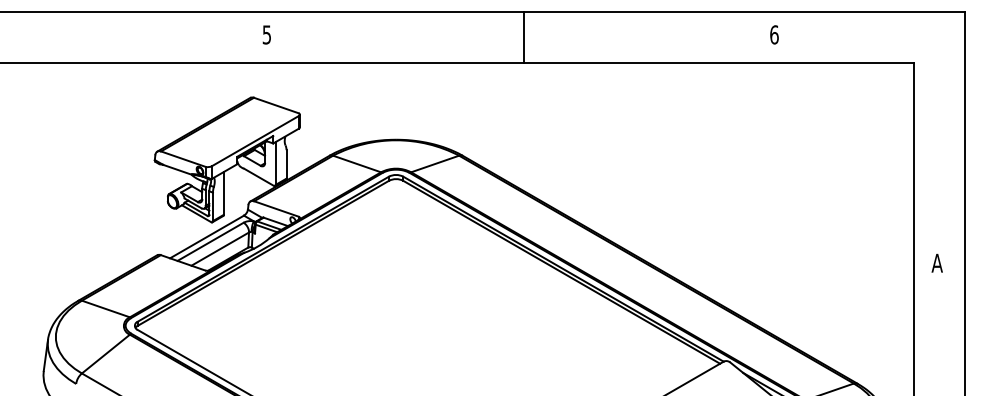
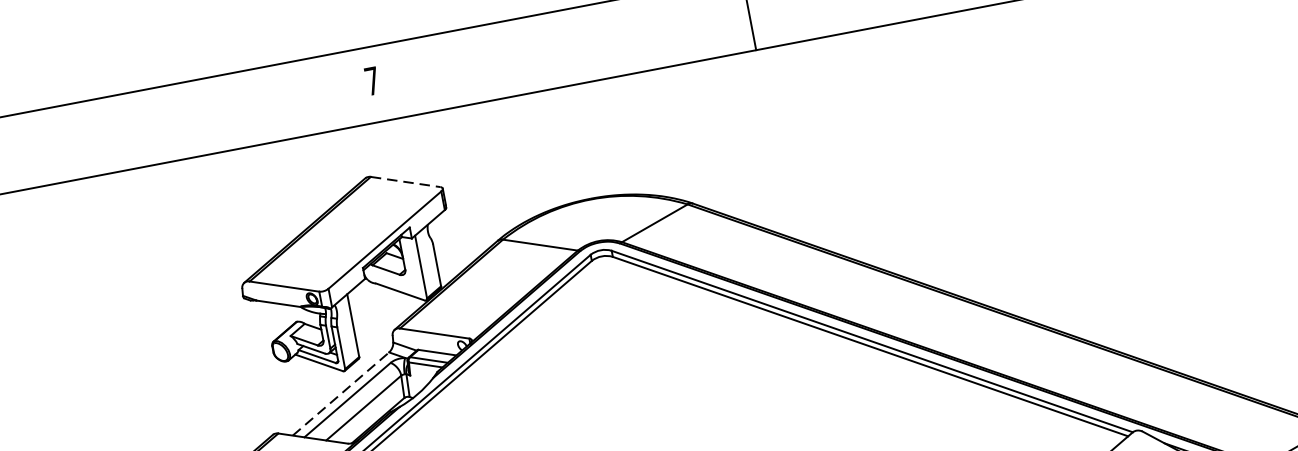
text: (266, 34) -> (371, 80), 5 -> 7
line: (276, 105) -> (405, 181), solid -> dashed
line: (207, 236) -> (341, 393), solid -> dashed

